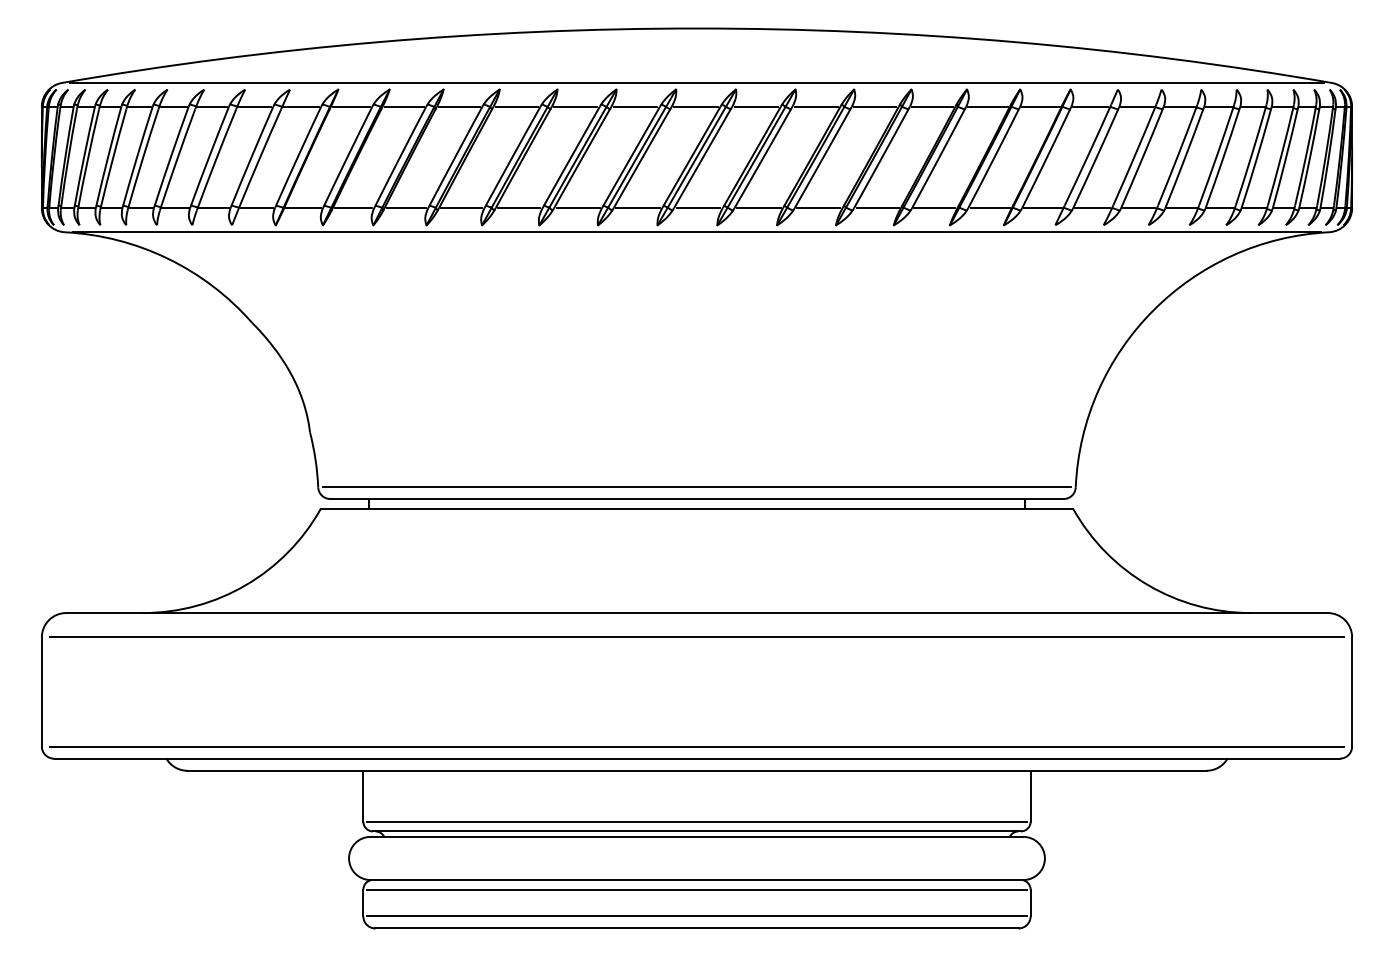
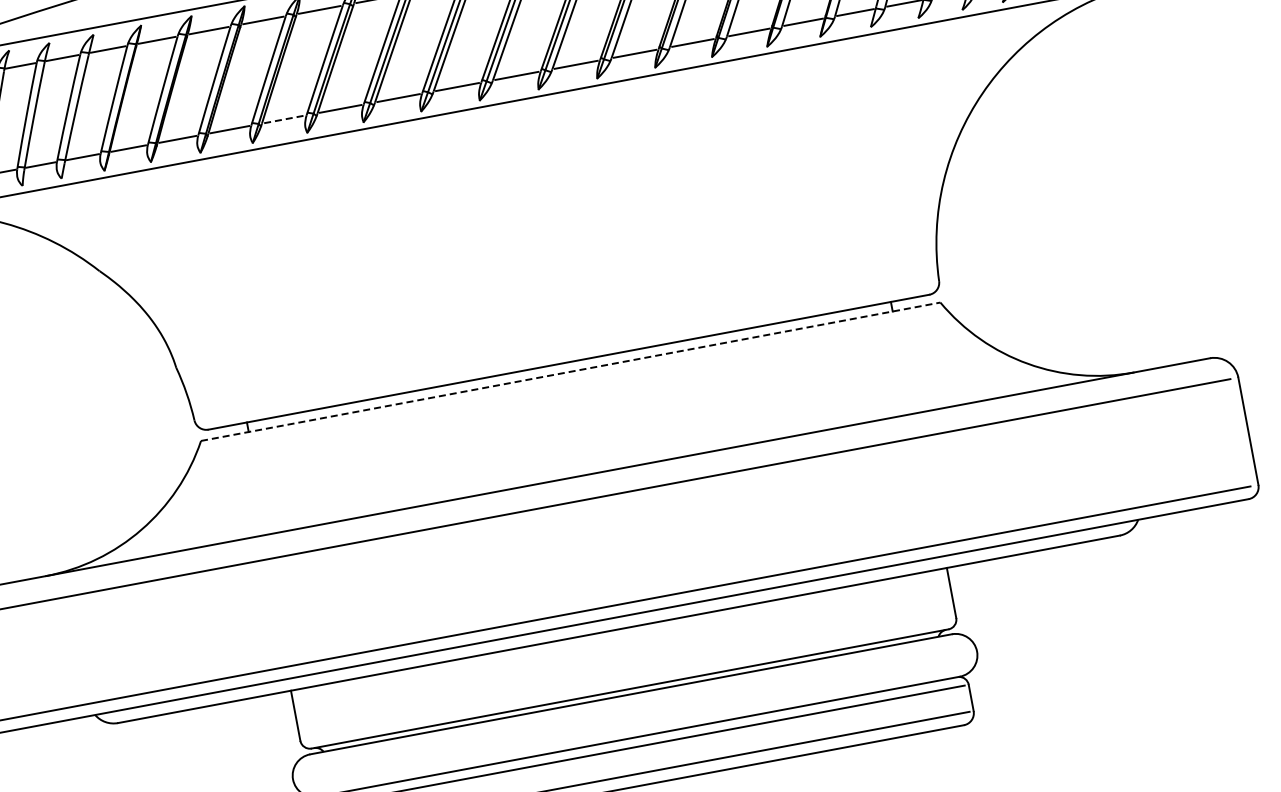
line: (462, 208) -> (285, 119), solid -> dashed
line: (696, 487) -> (566, 351), removed
line: (697, 508) -> (571, 371), solid -> dashed
line: (696, 821) -> (627, 679), removed

